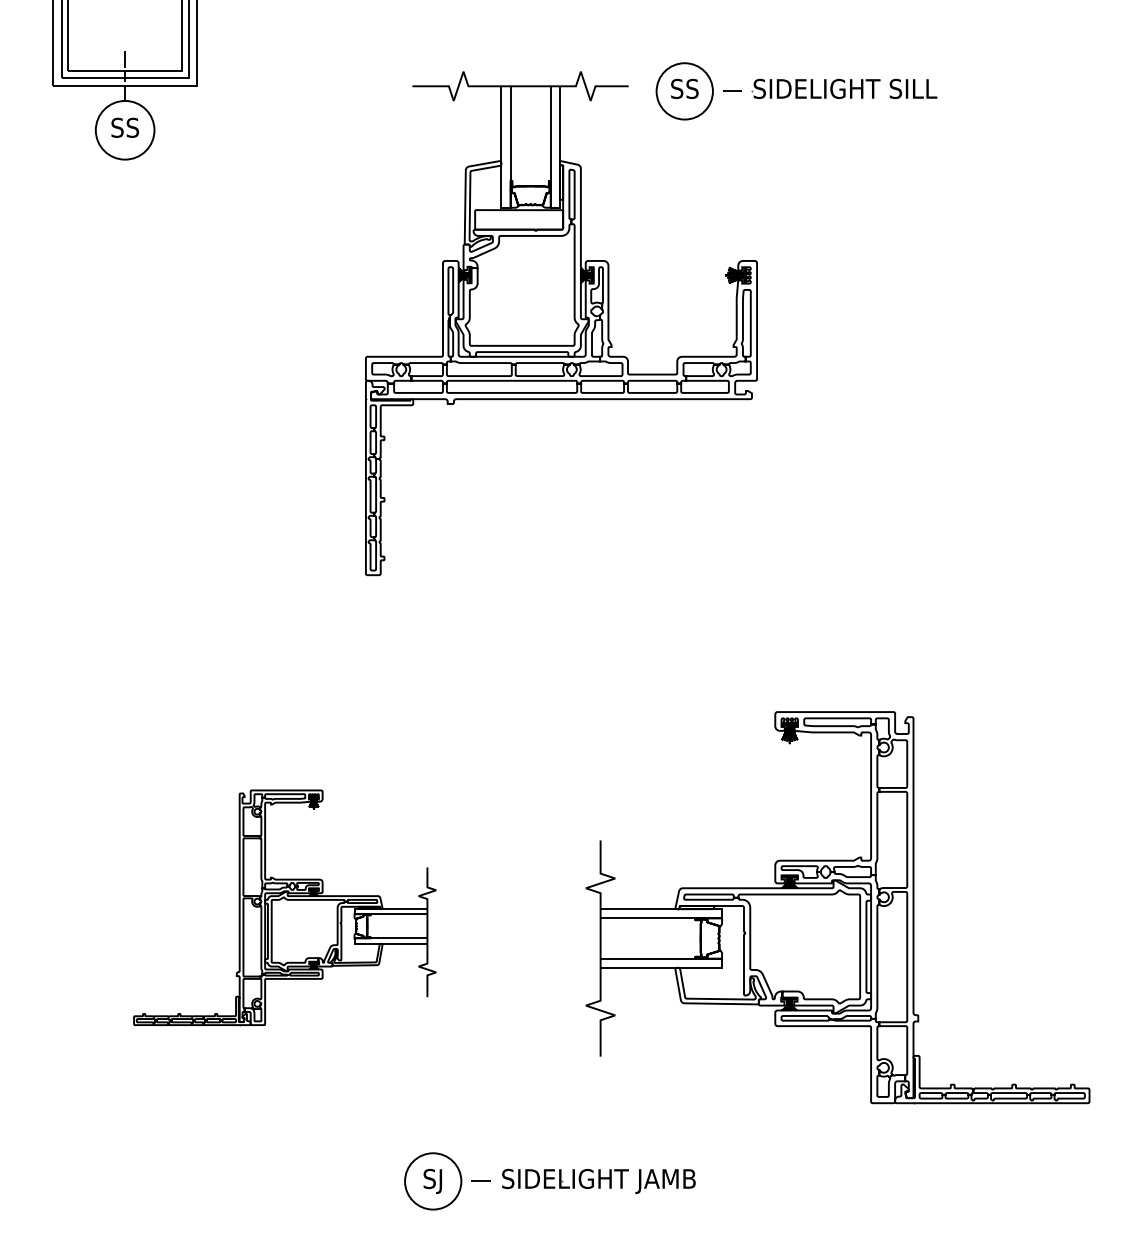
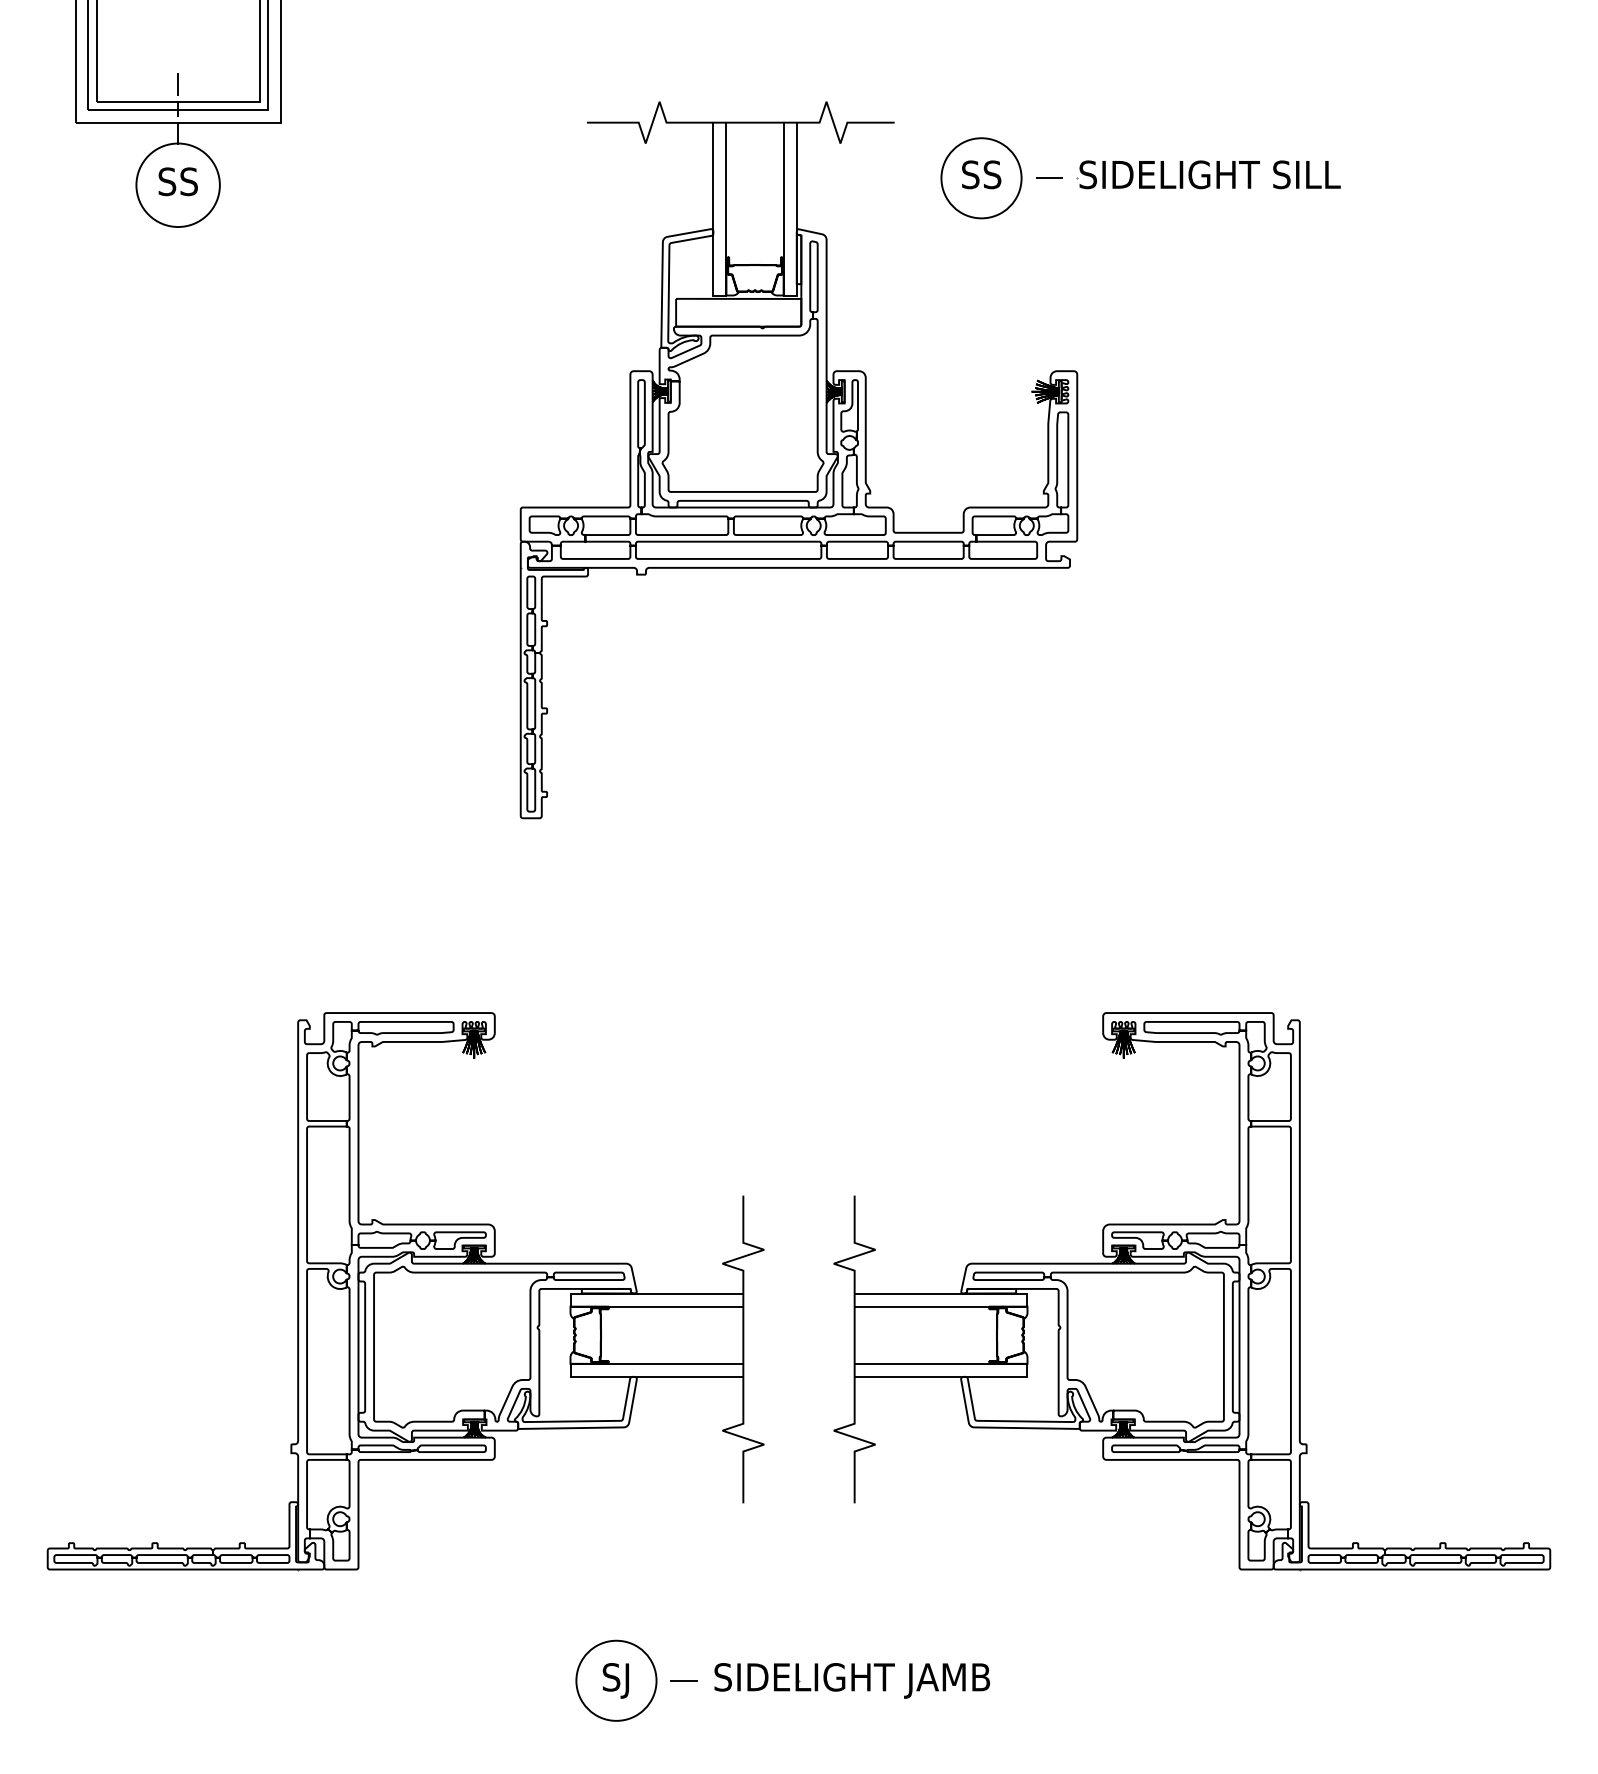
part: (796, 91) -> (1140, 178), moved
part: (284, 907) -> (404, 1291), size x1.67

